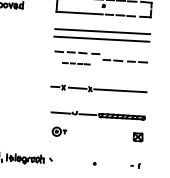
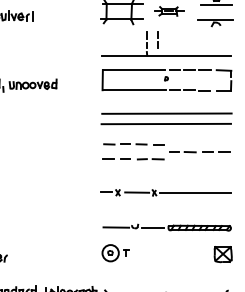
part: (76, 63) -> (133, 159), size x1.67
part: (59, 132) -> (115, 253), size x1.43
part: (137, 137) -> (222, 254), size x1.43

